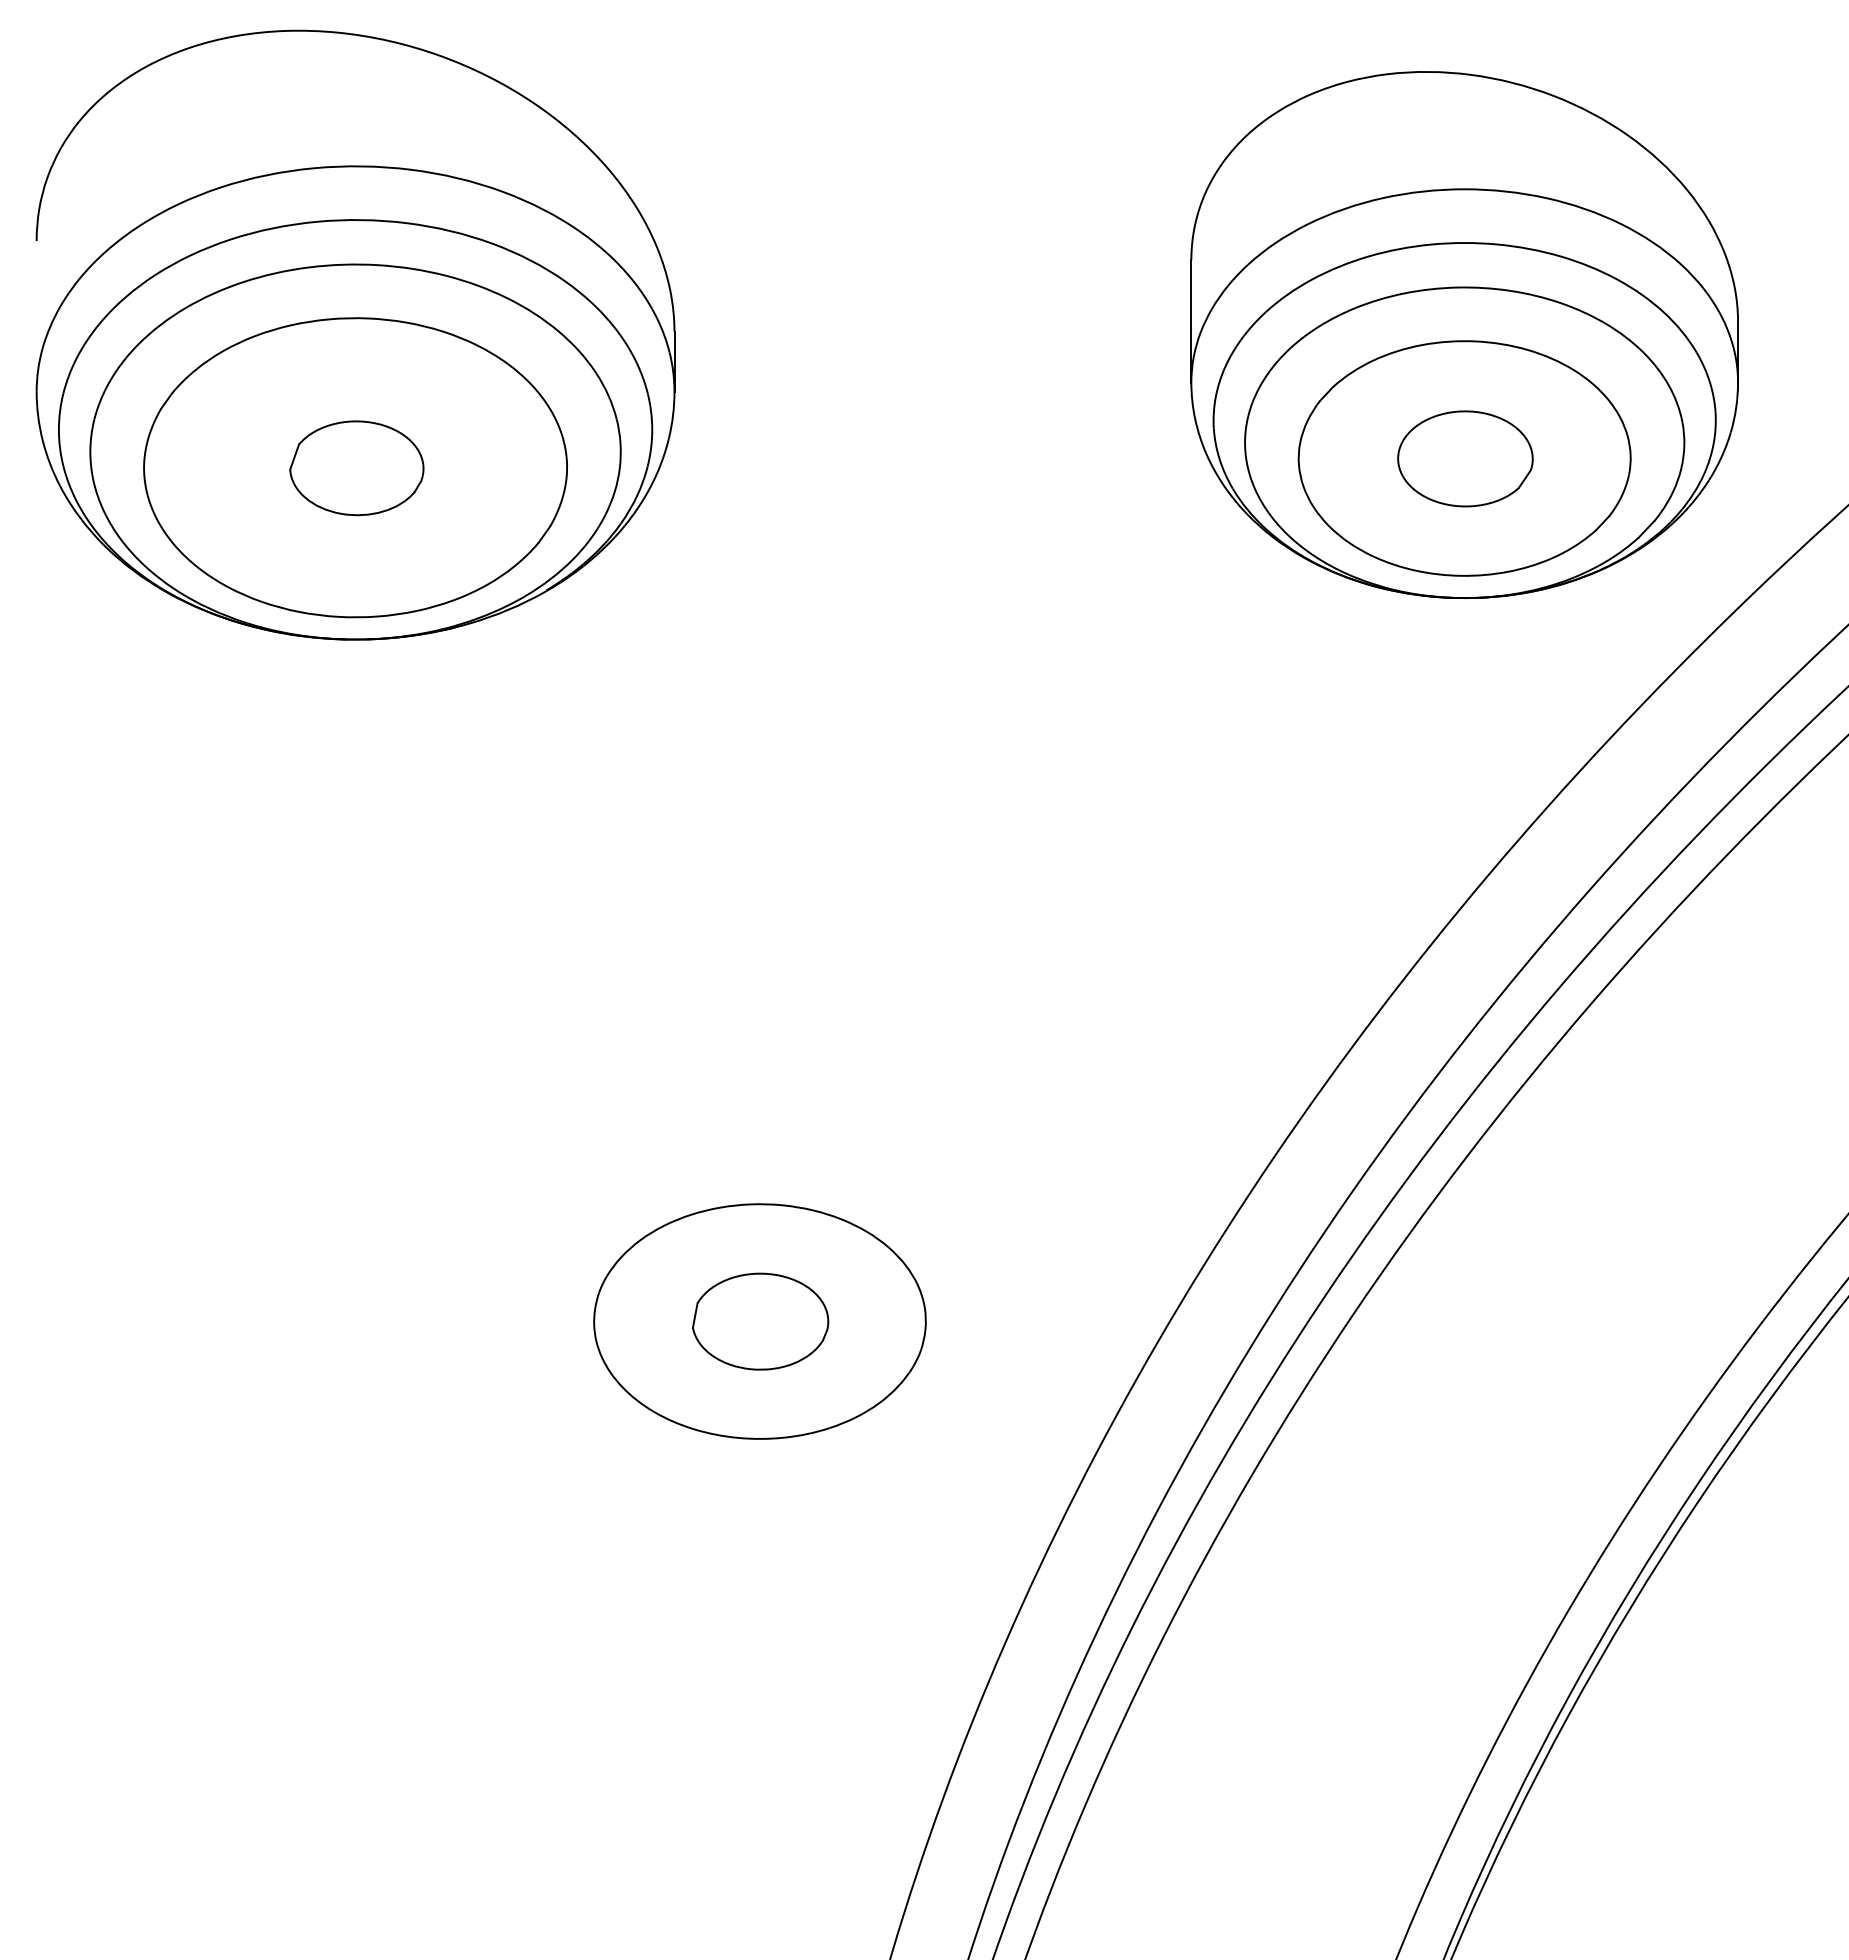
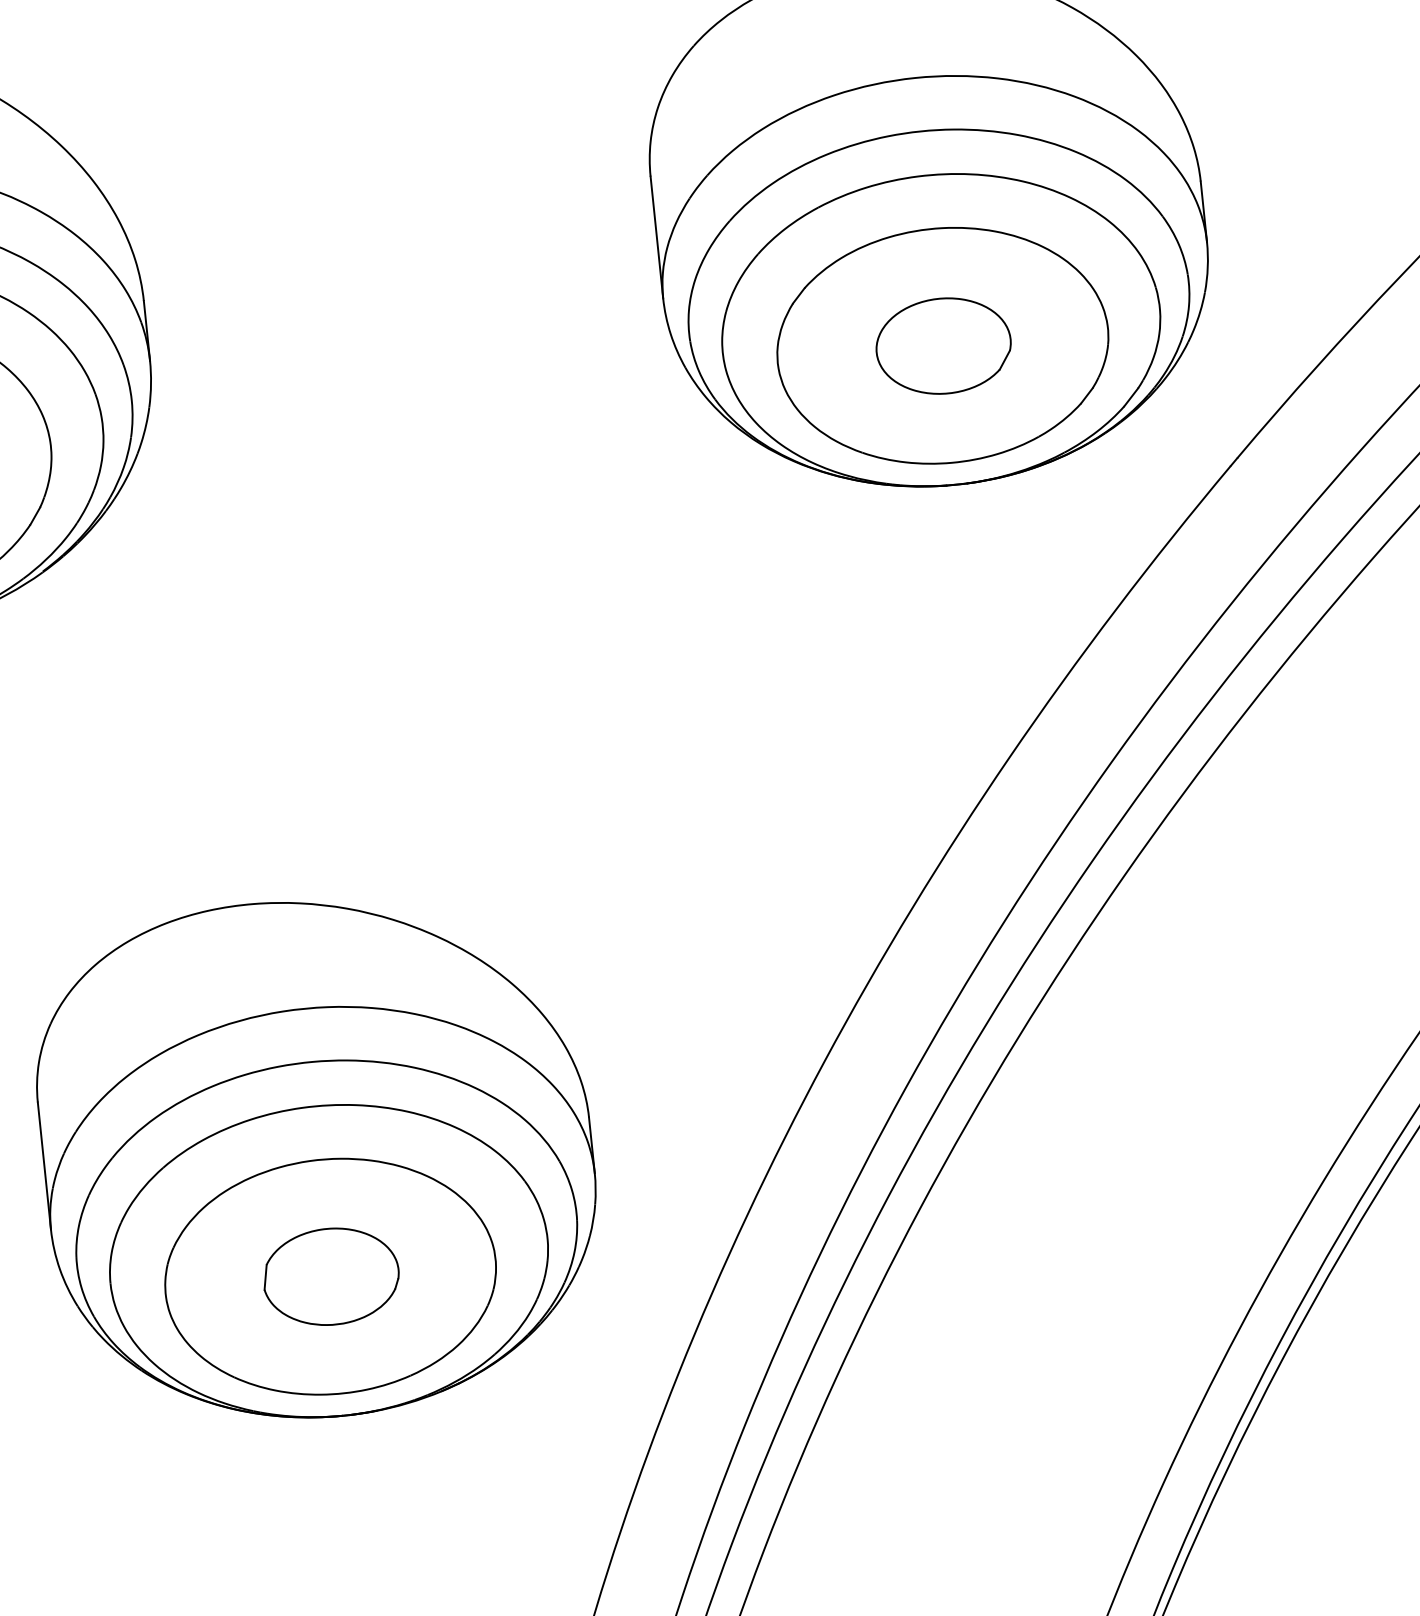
part: (759, 1202) -> (317, 1158), added

